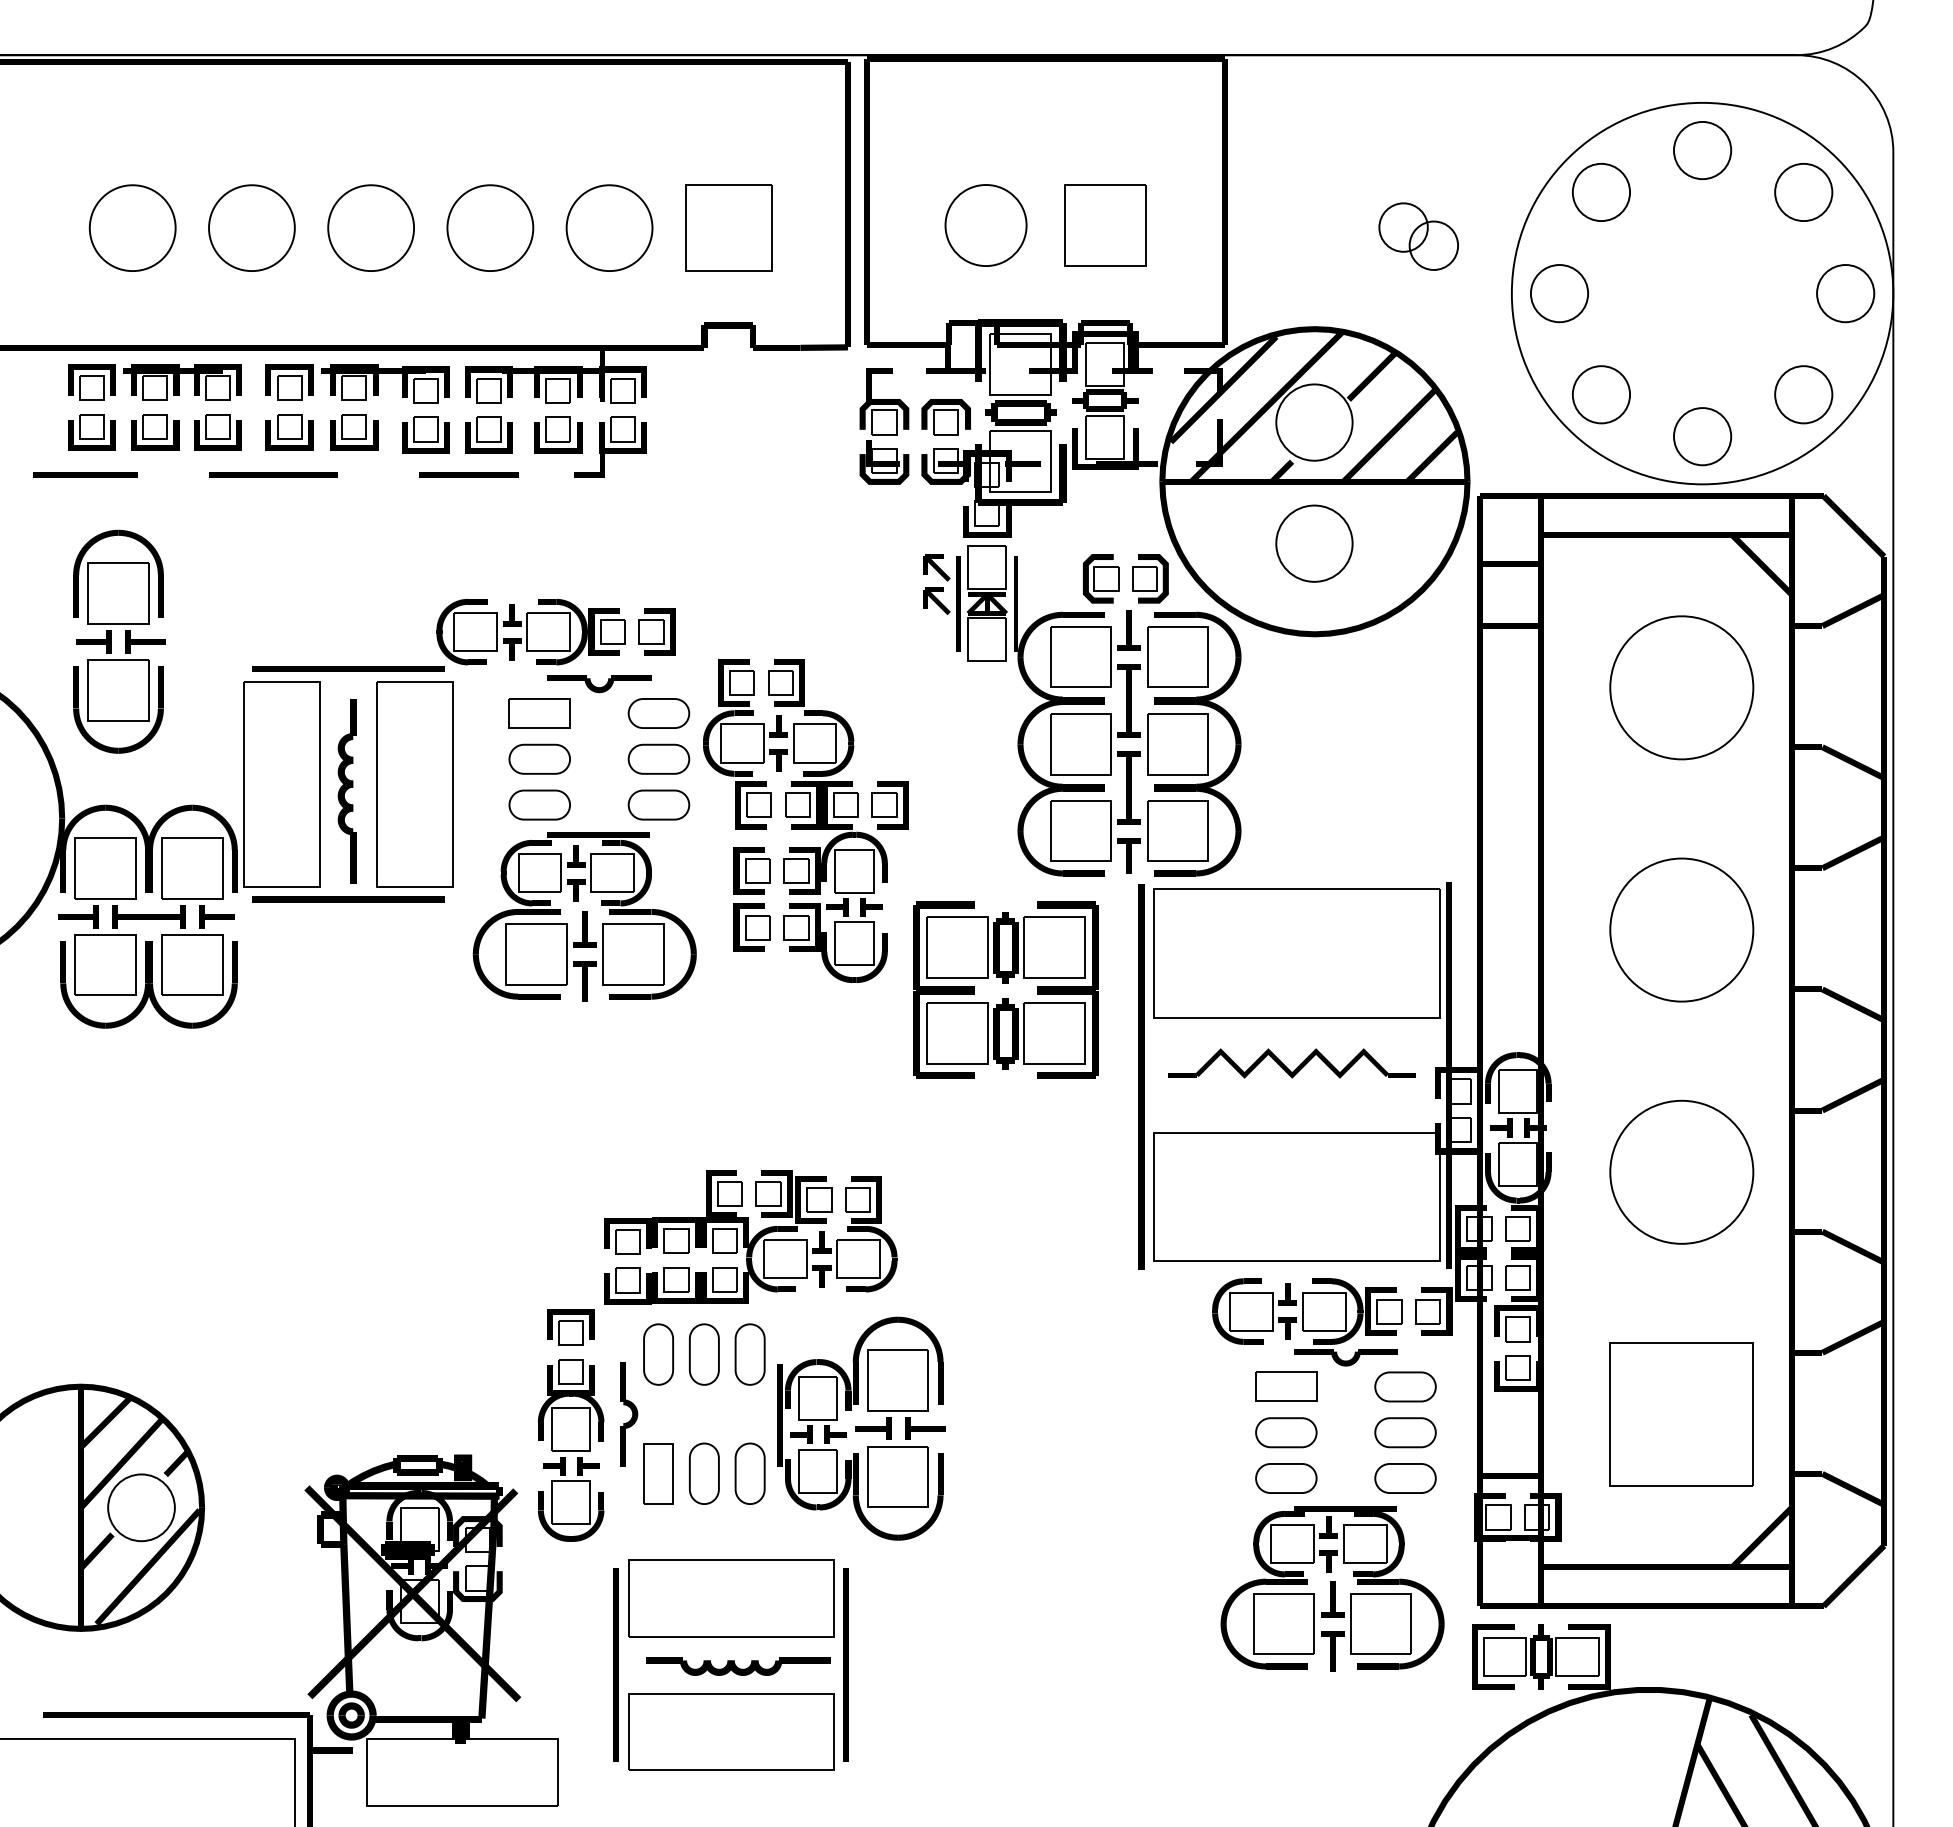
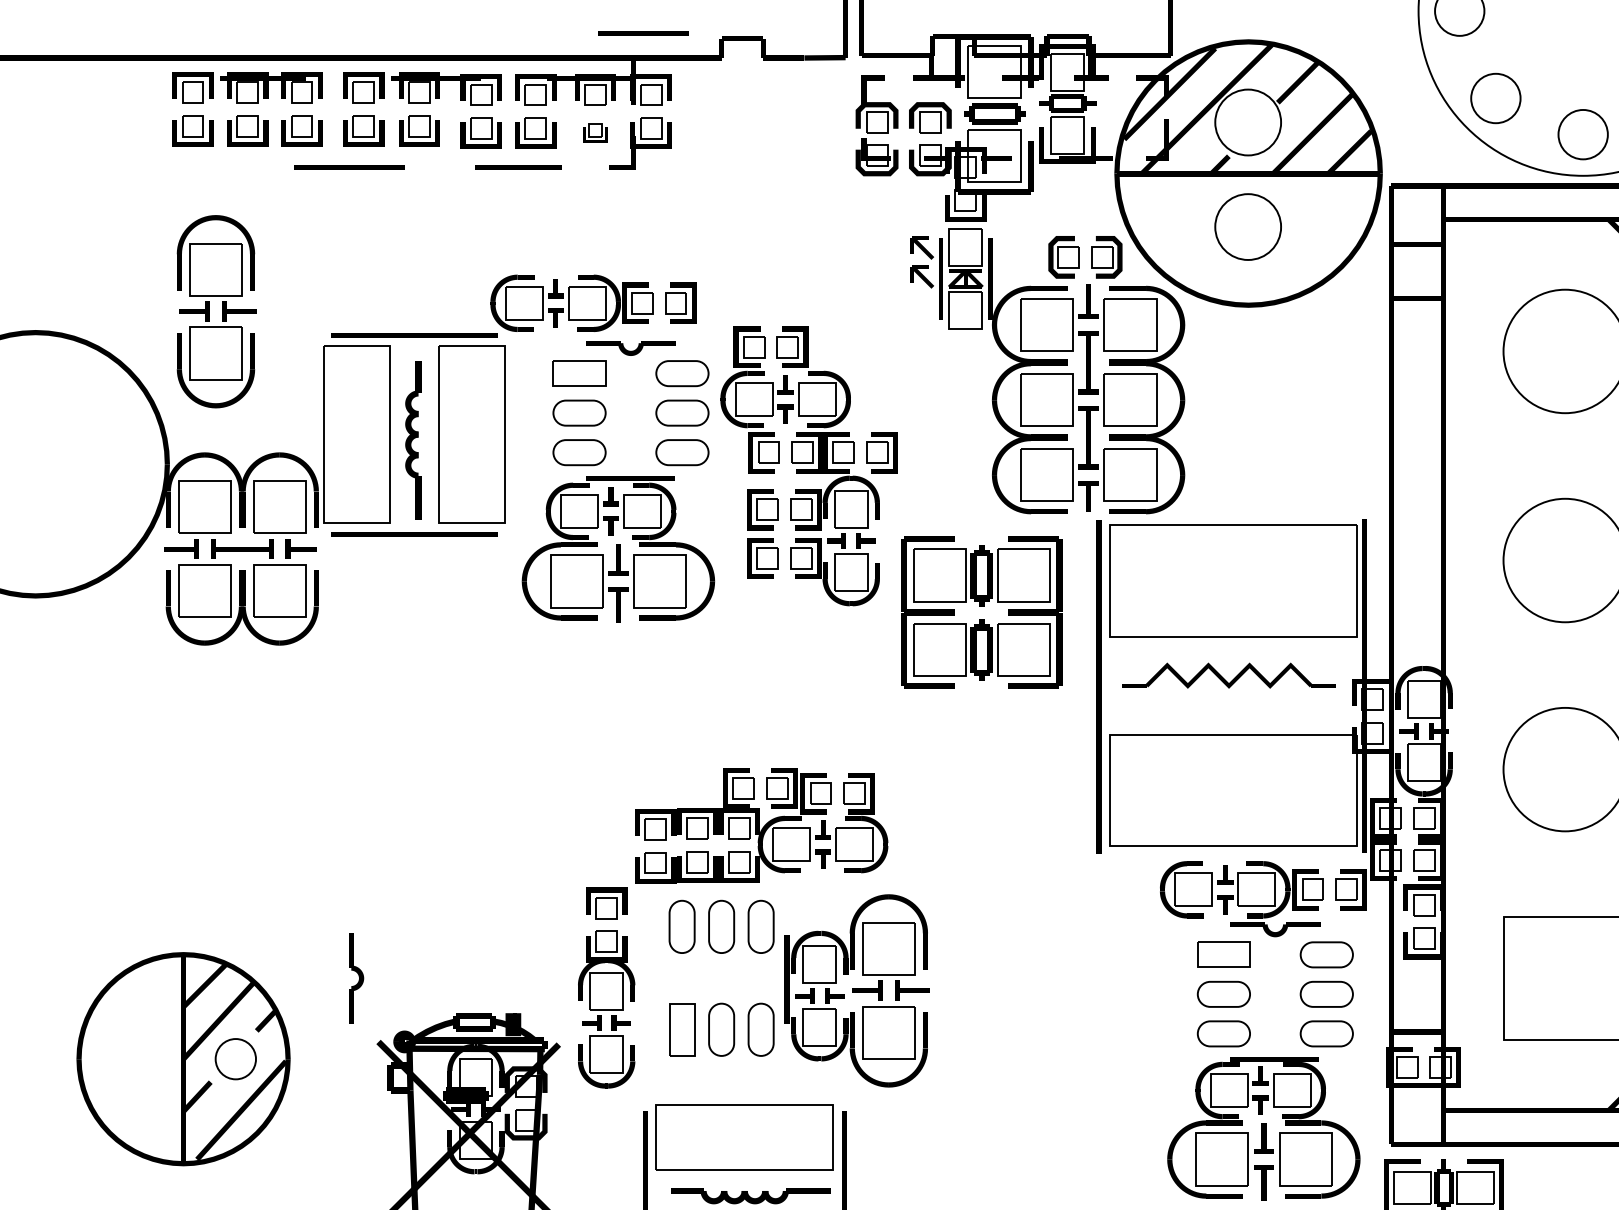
part: (558, 434) -> (595, 132), size x0.6
line: (85, 474) -> (644, 33), moved
part: (629, 1414) -> (356, 978), moved
circle: (141, 1507) -> (235, 1058), size x0.7

